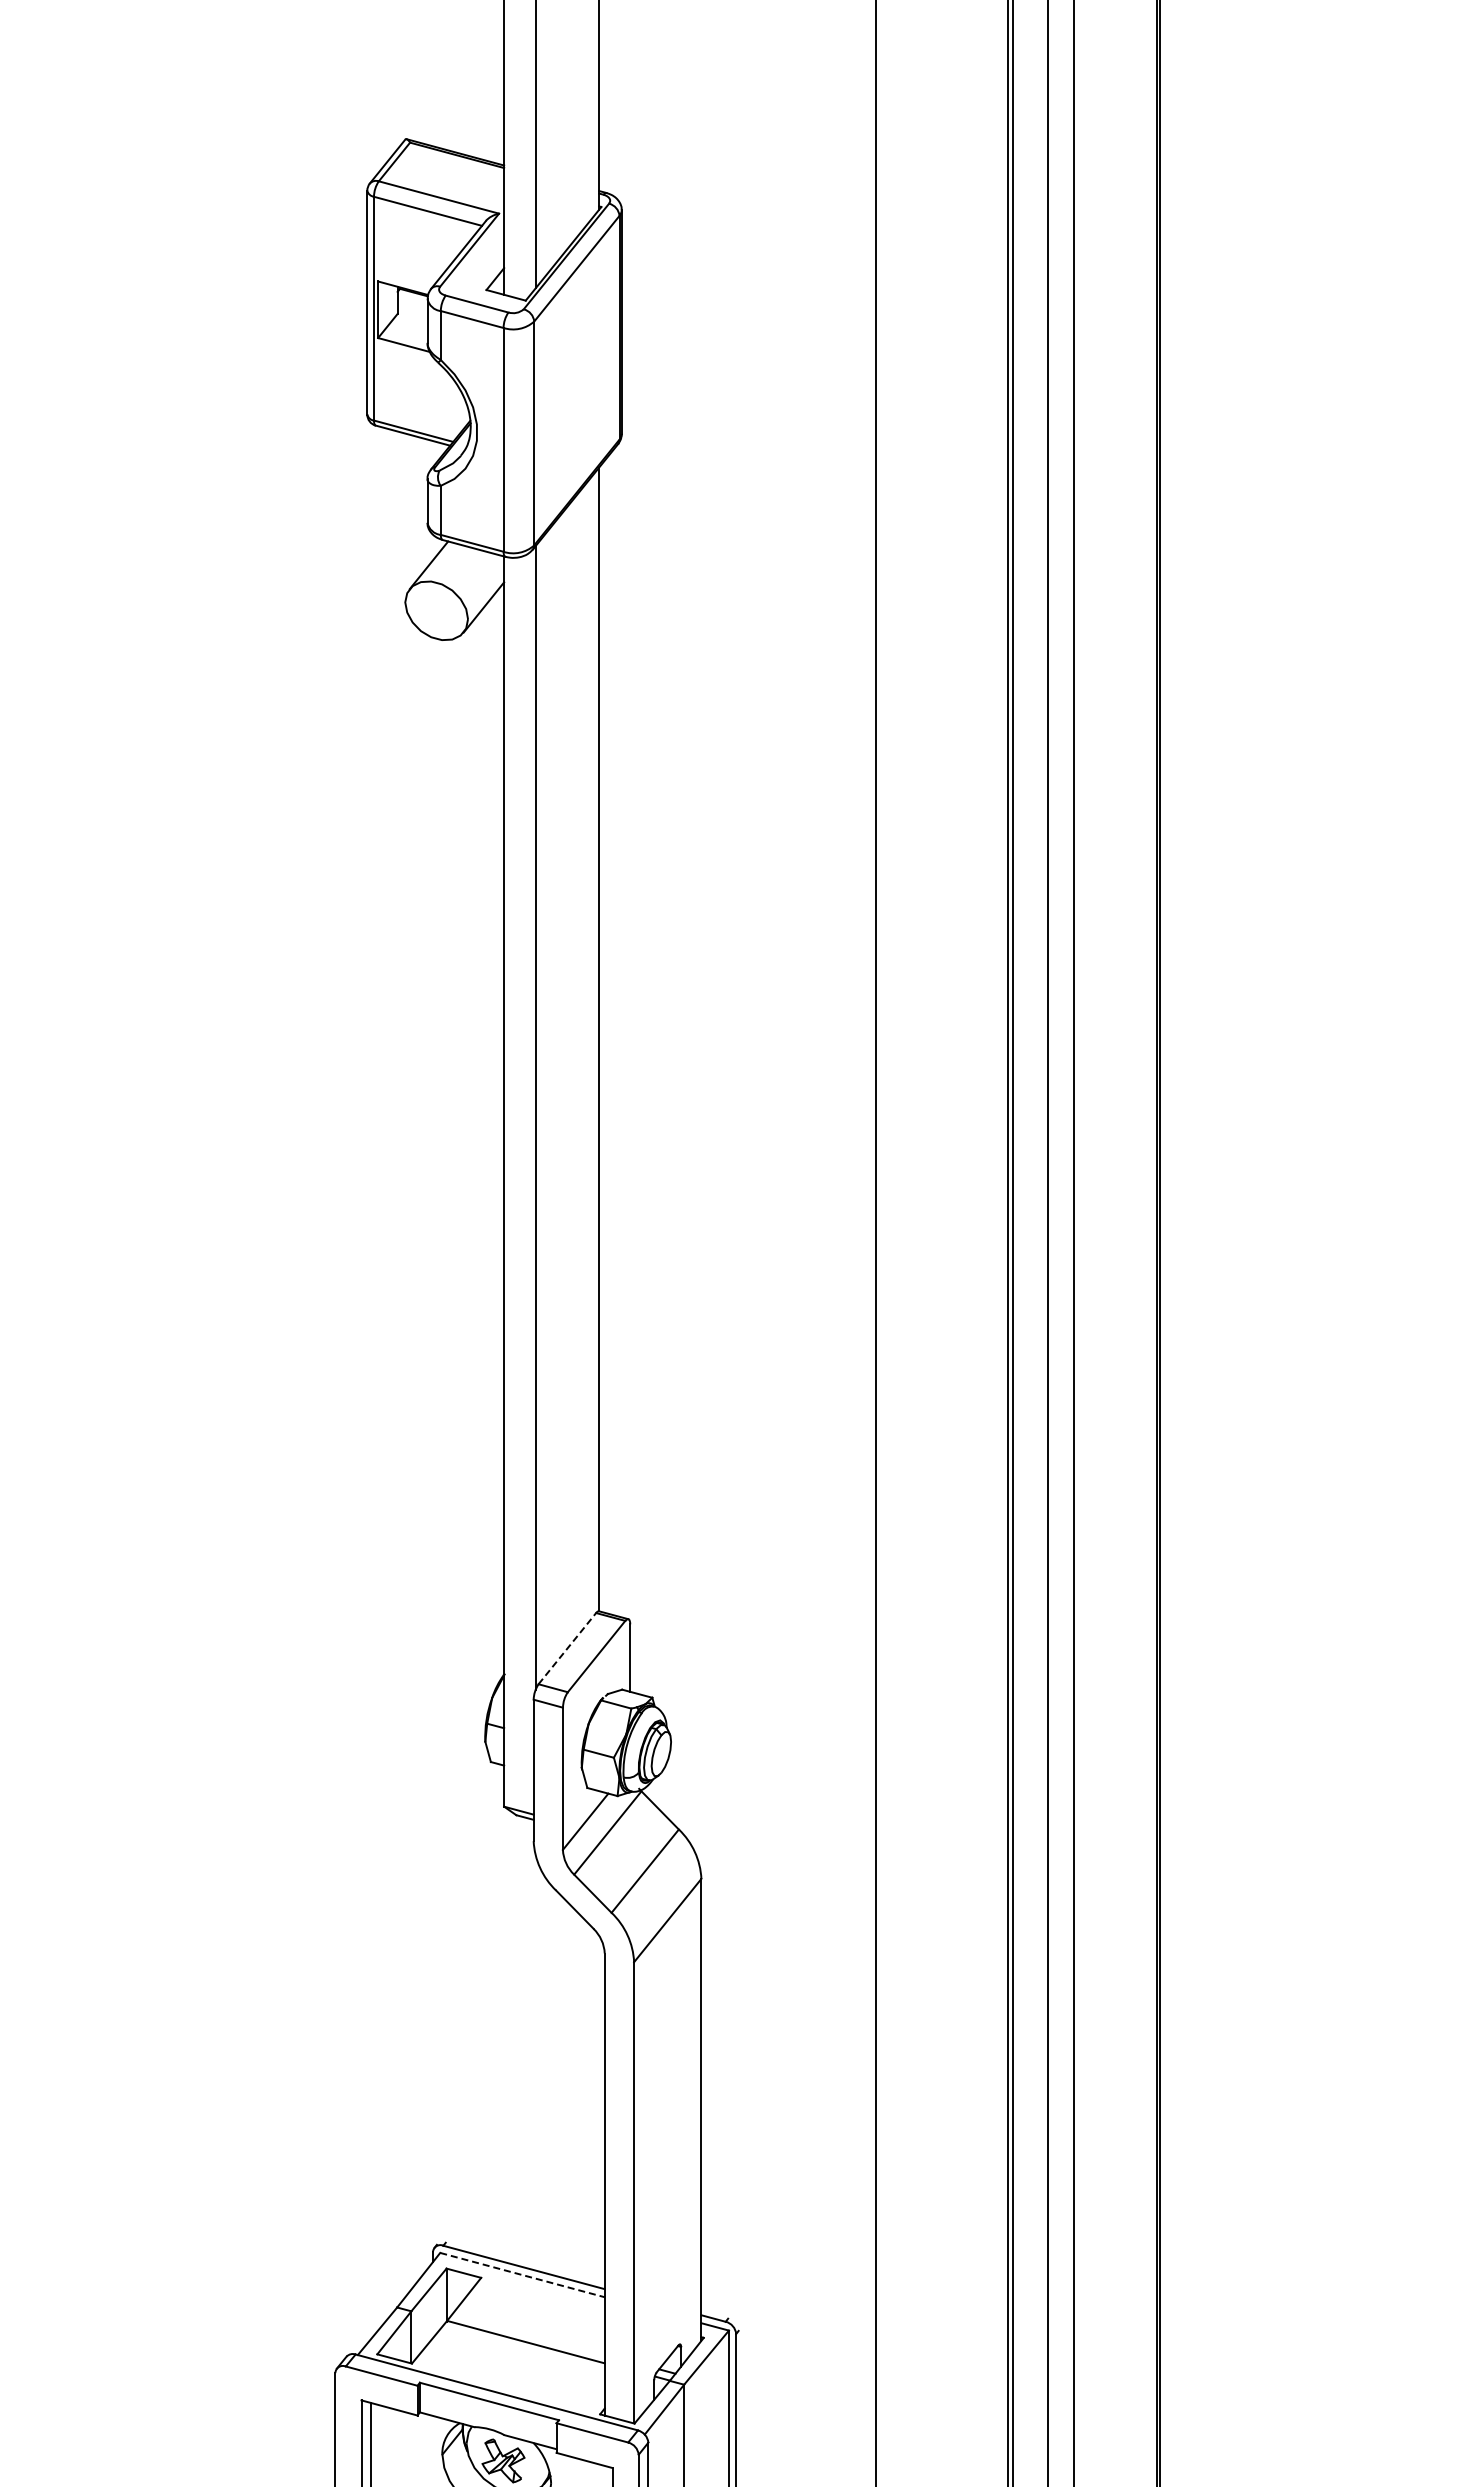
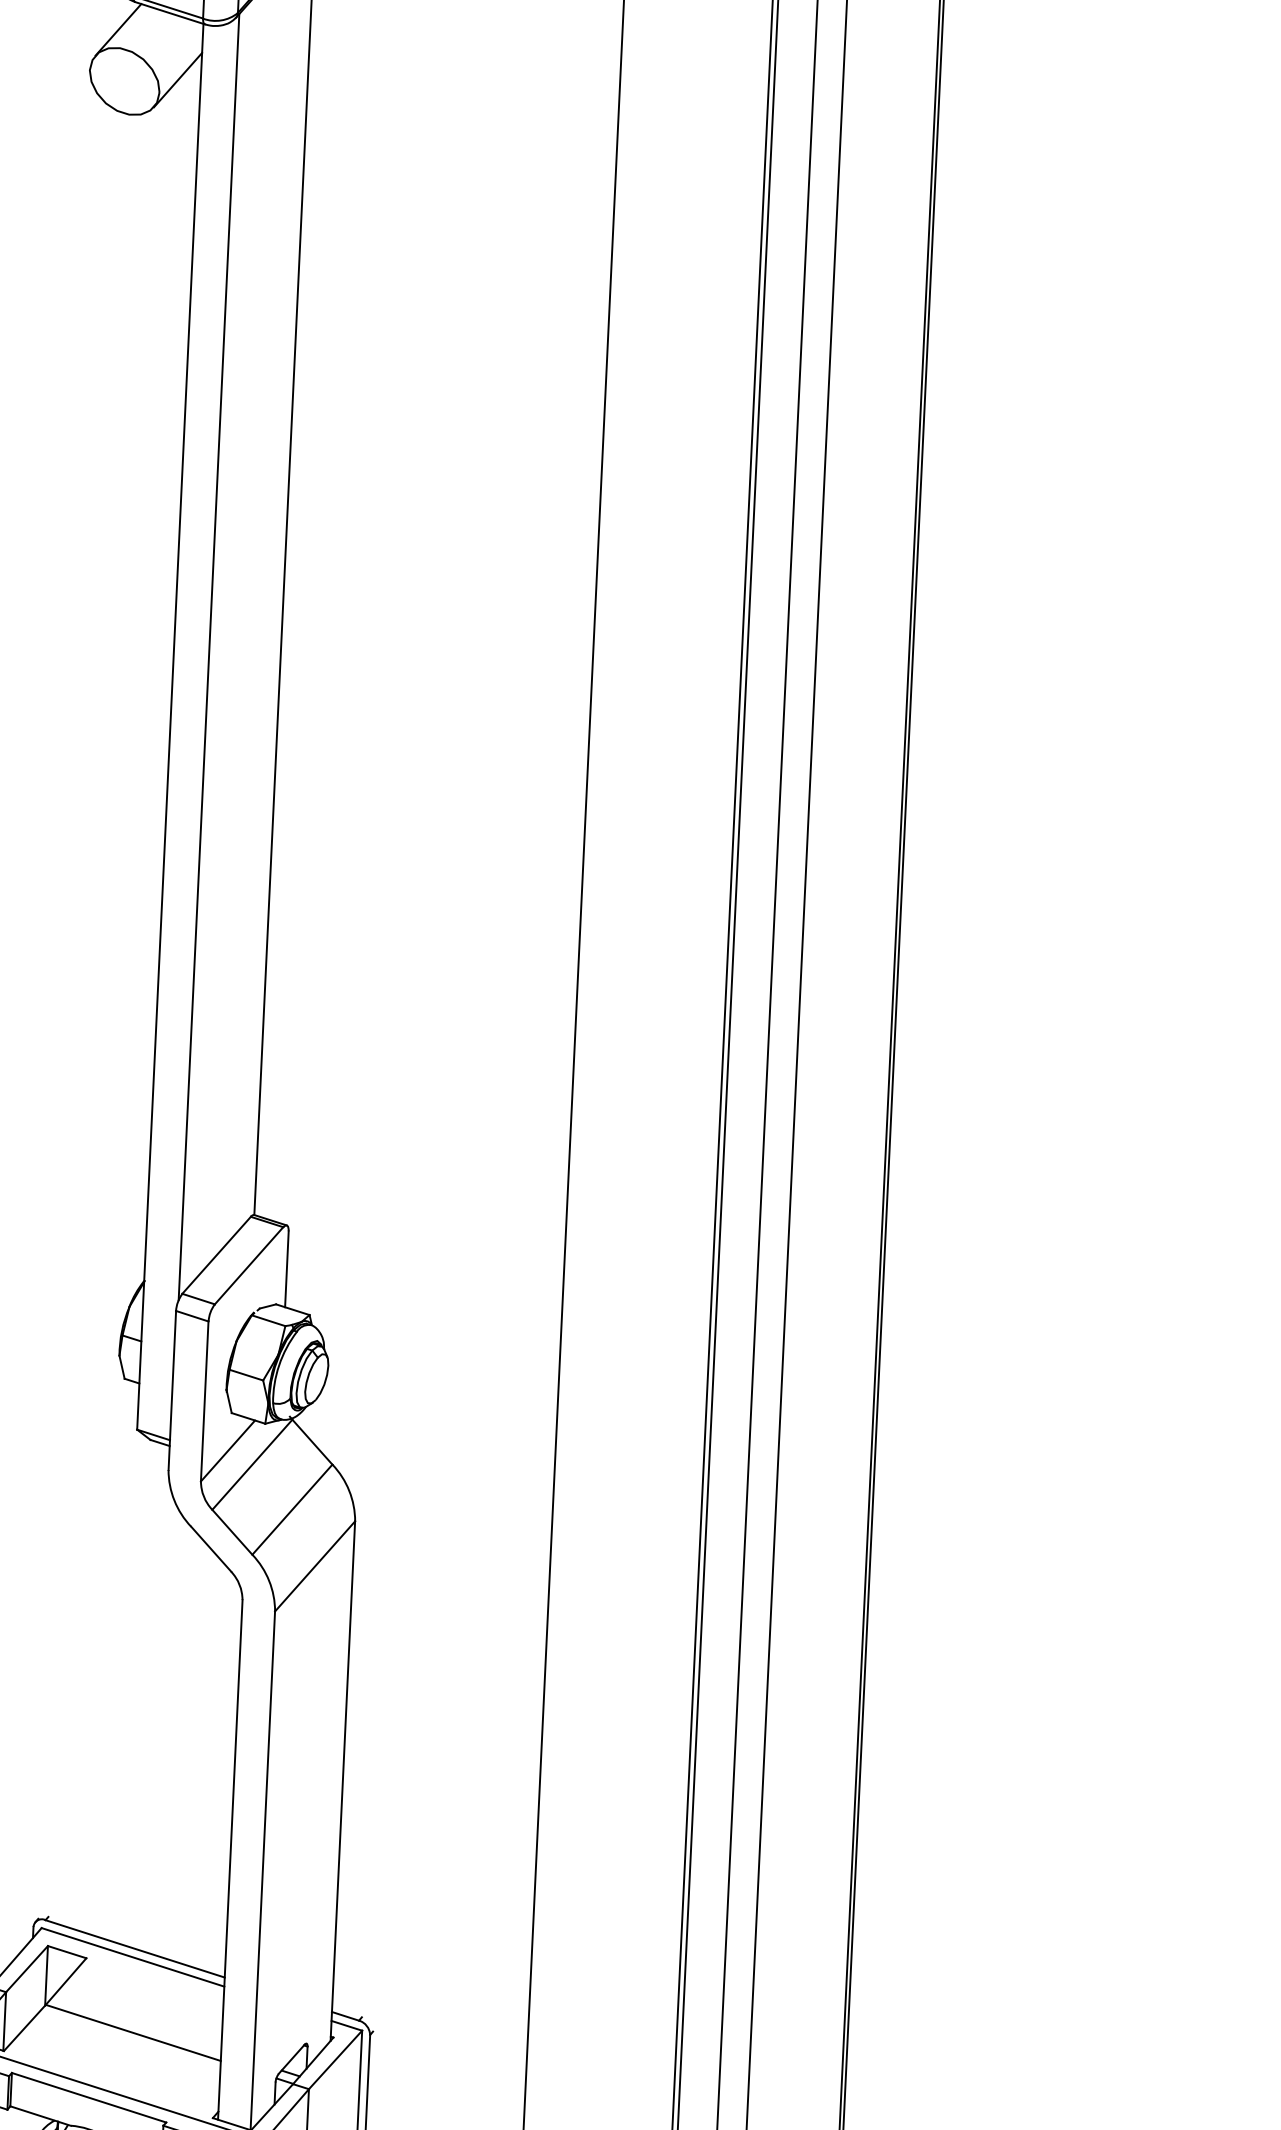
line: (567, 1648) -> (216, 1255), dashed -> solid
line: (522, 2275) -> (132, 1957), dashed -> solid

